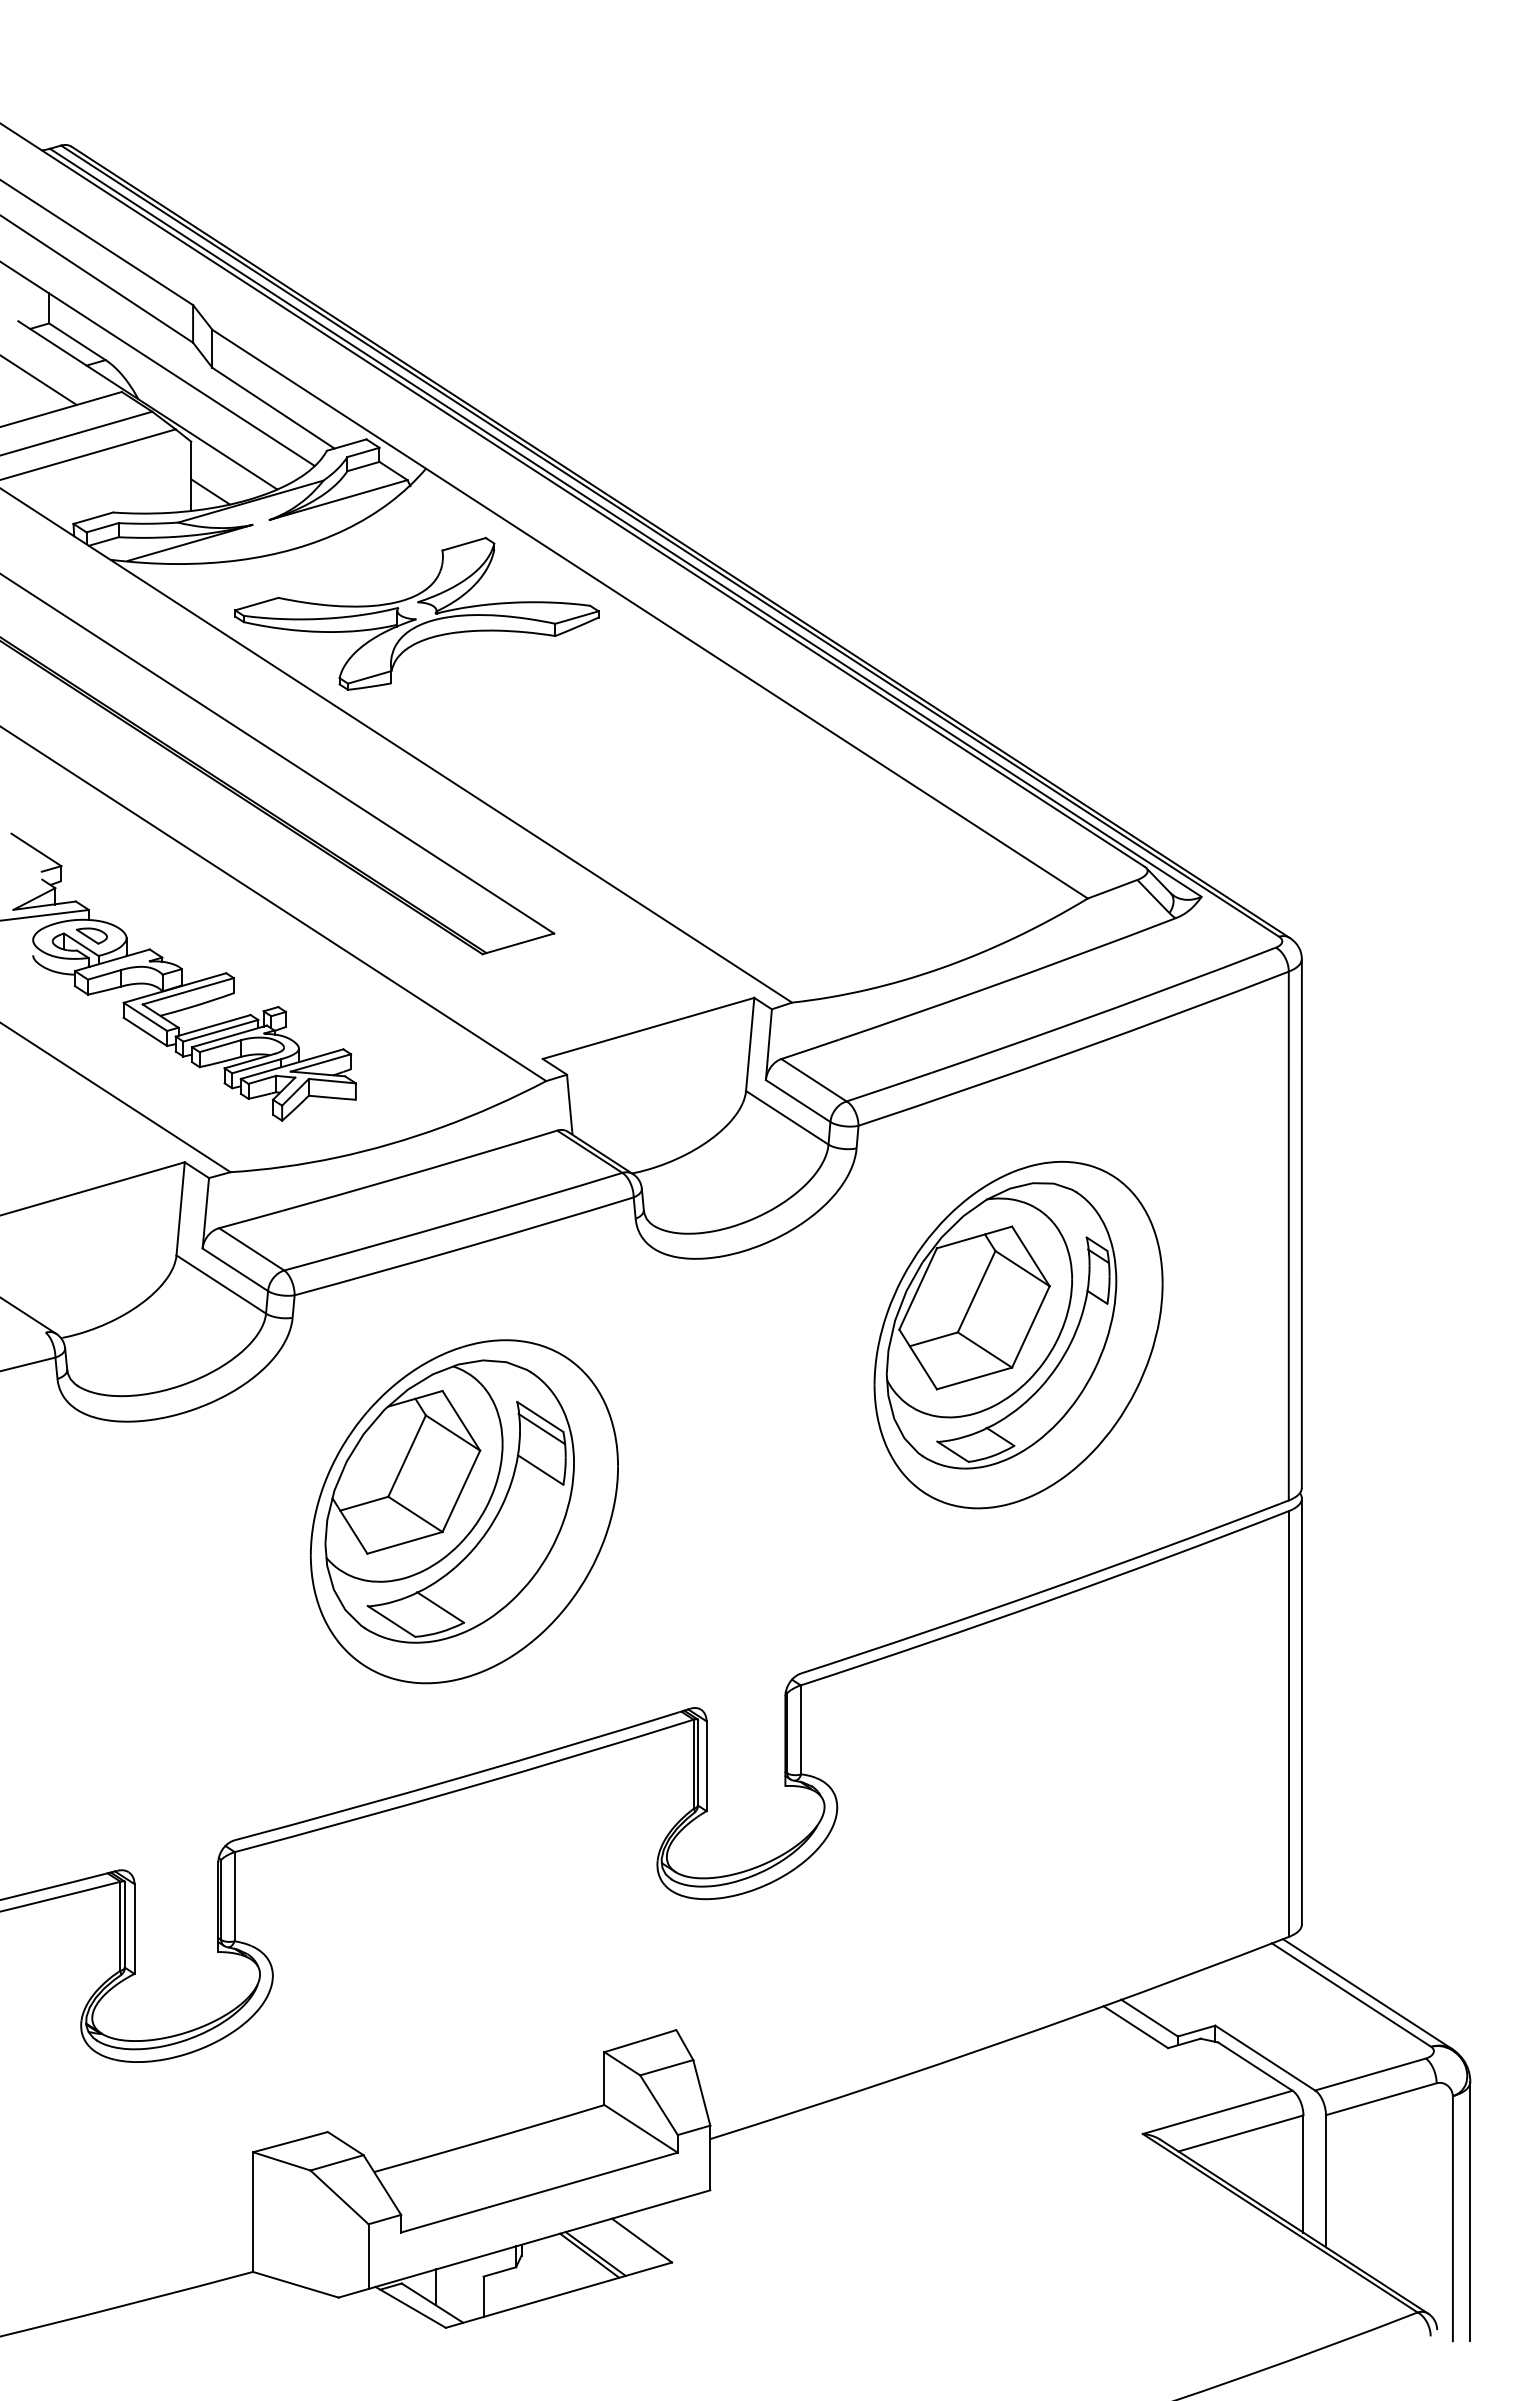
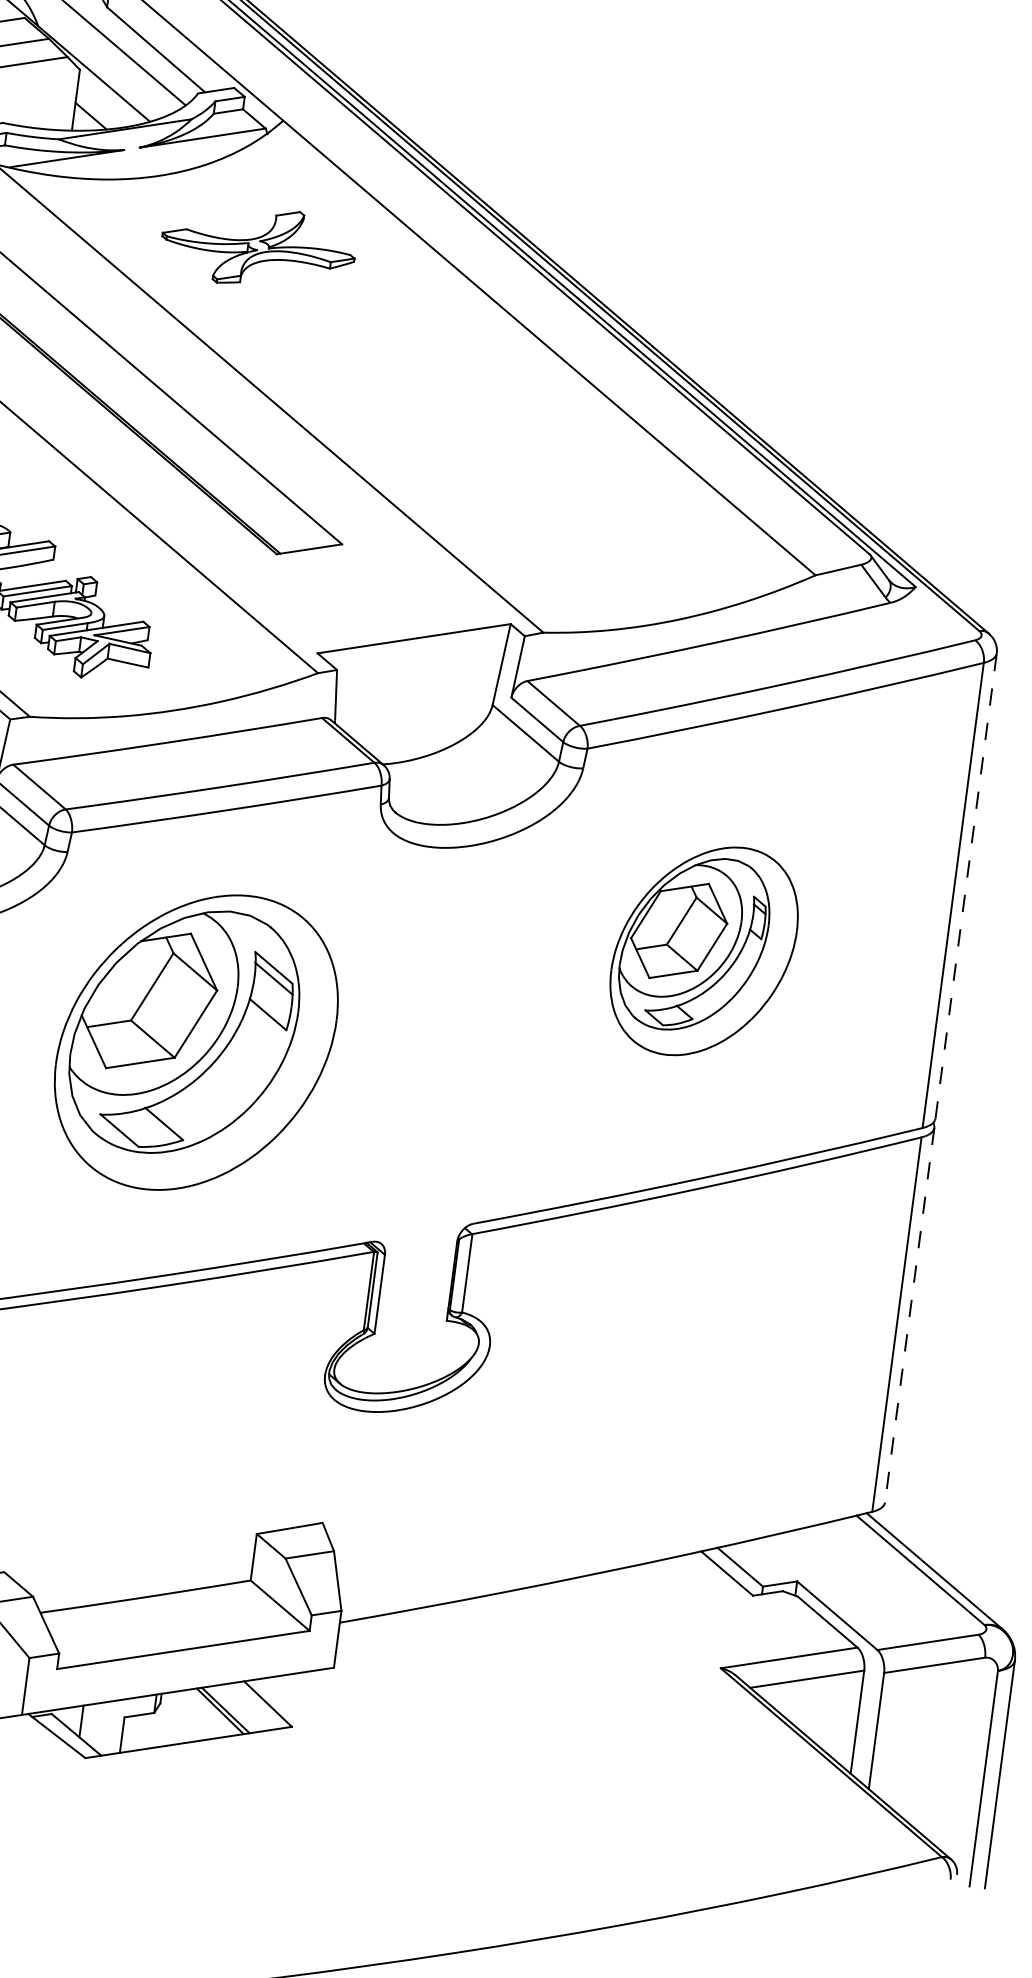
part: (416, 613) -> (258, 246), size x0.6
line: (1301, 1222) -> (965, 885), solid -> dashed
part: (1018, 1334) -> (704, 950), size x0.7
line: (1301, 1712) -> (909, 1315), solid -> dashed

